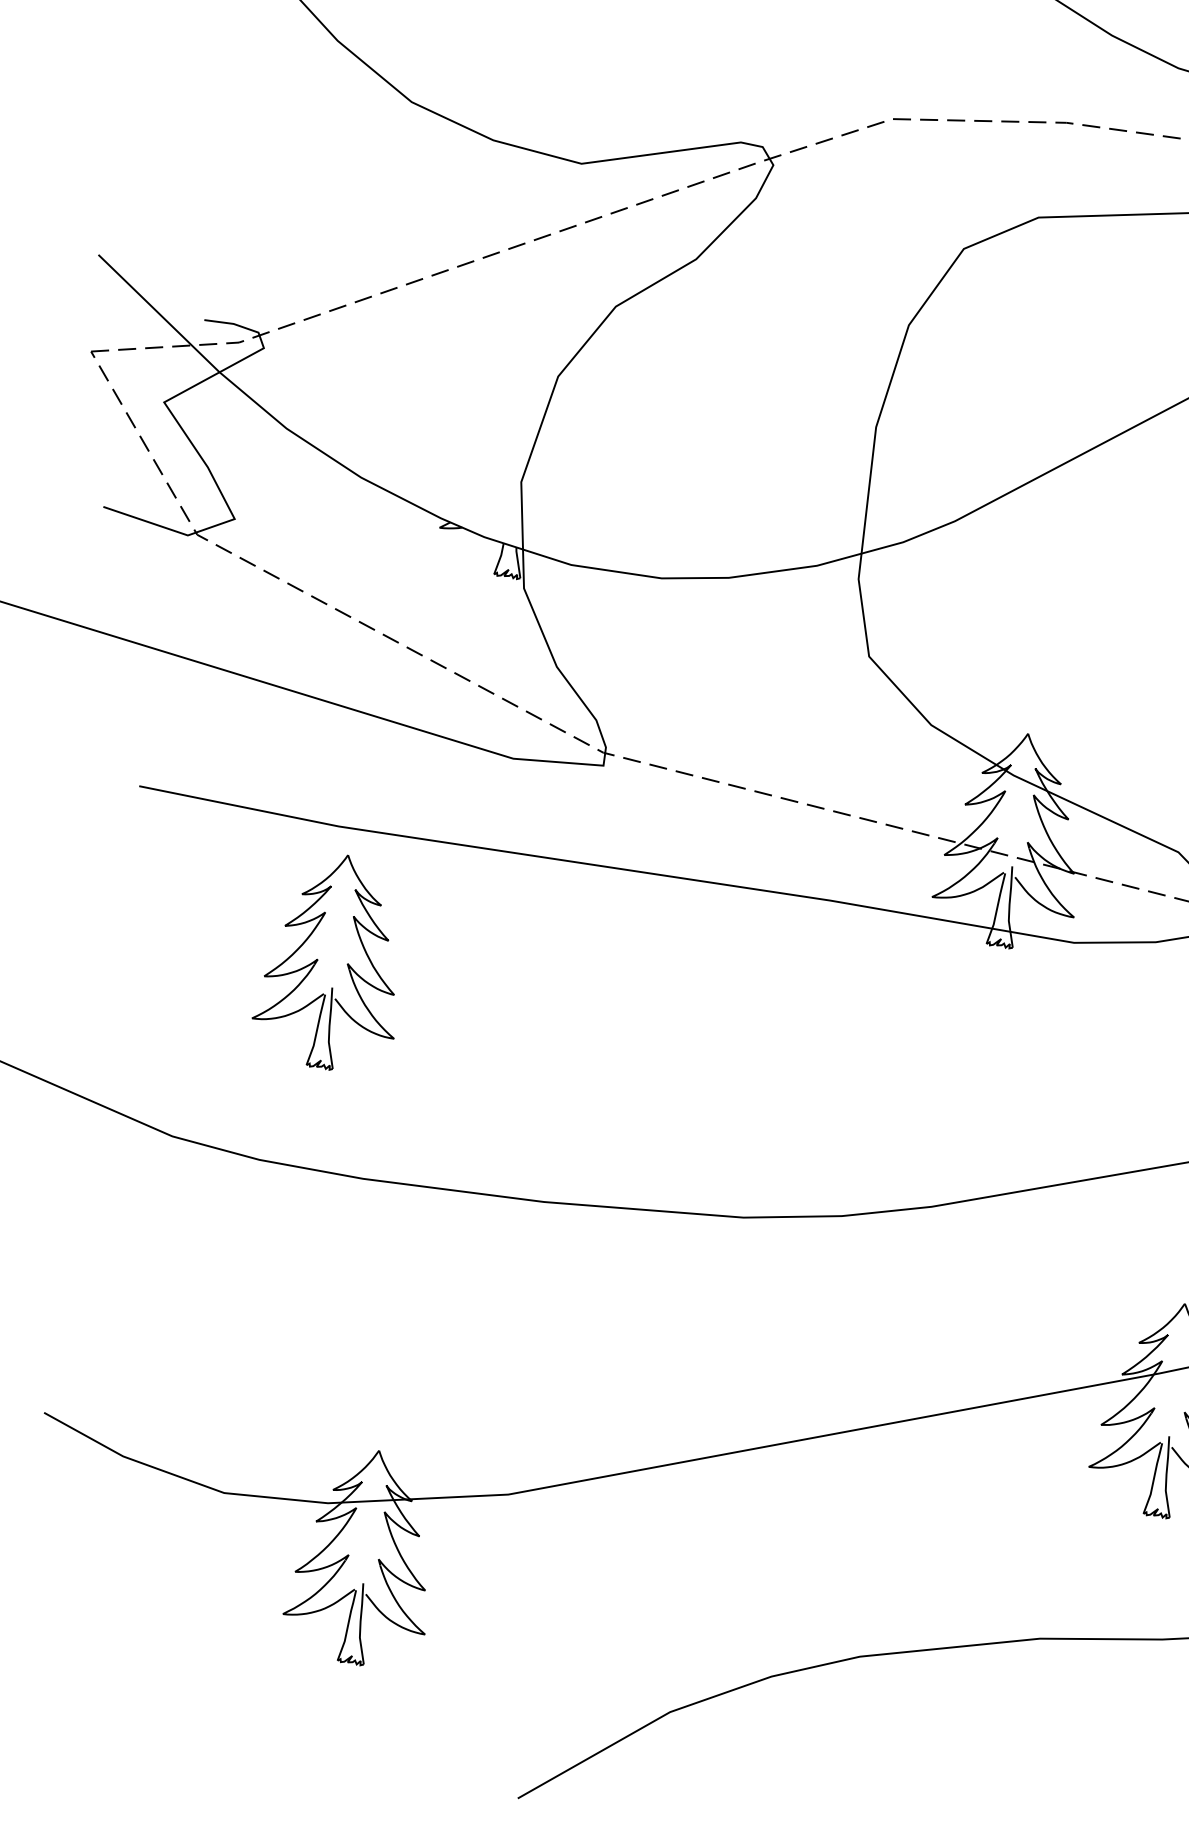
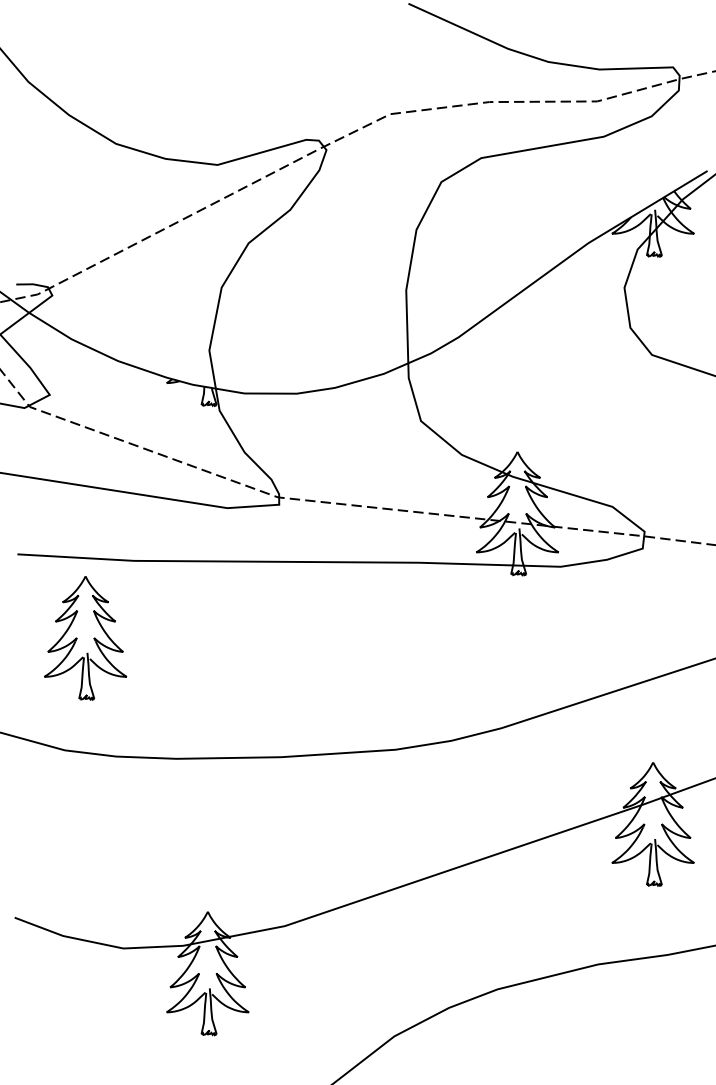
part: (332, 962) -> (85, 638), moved

